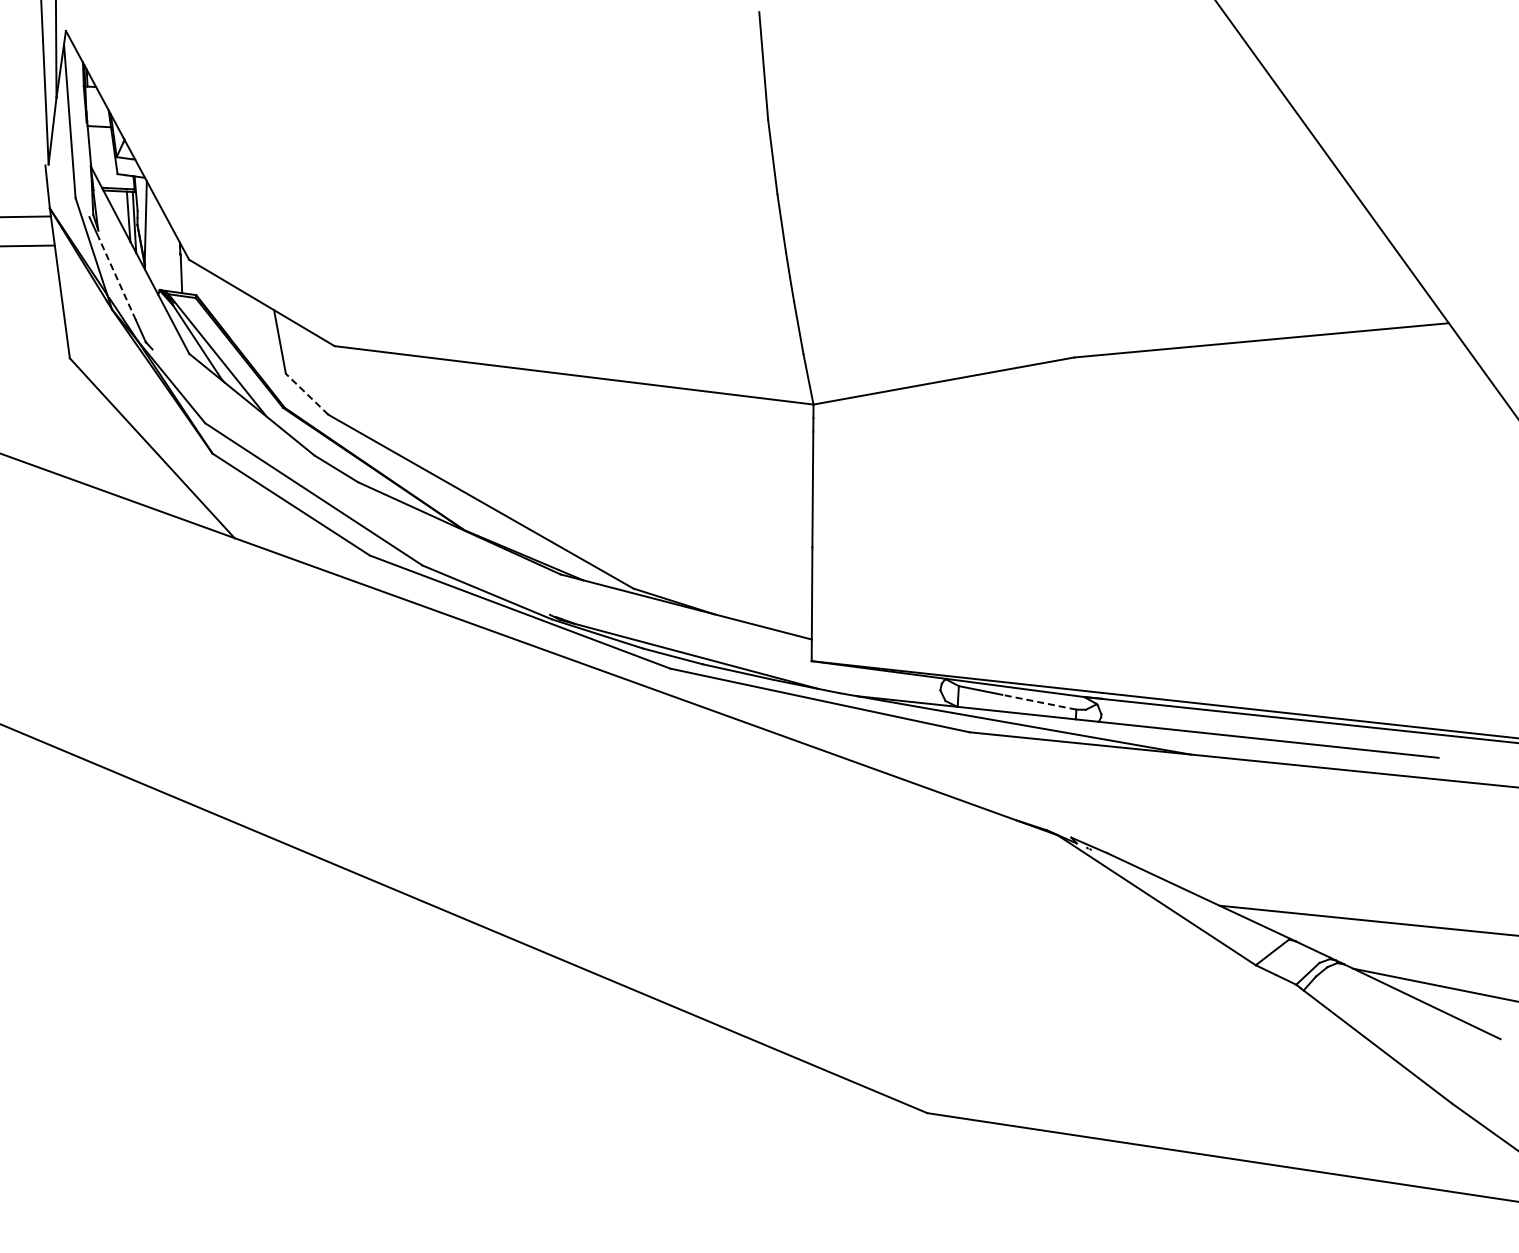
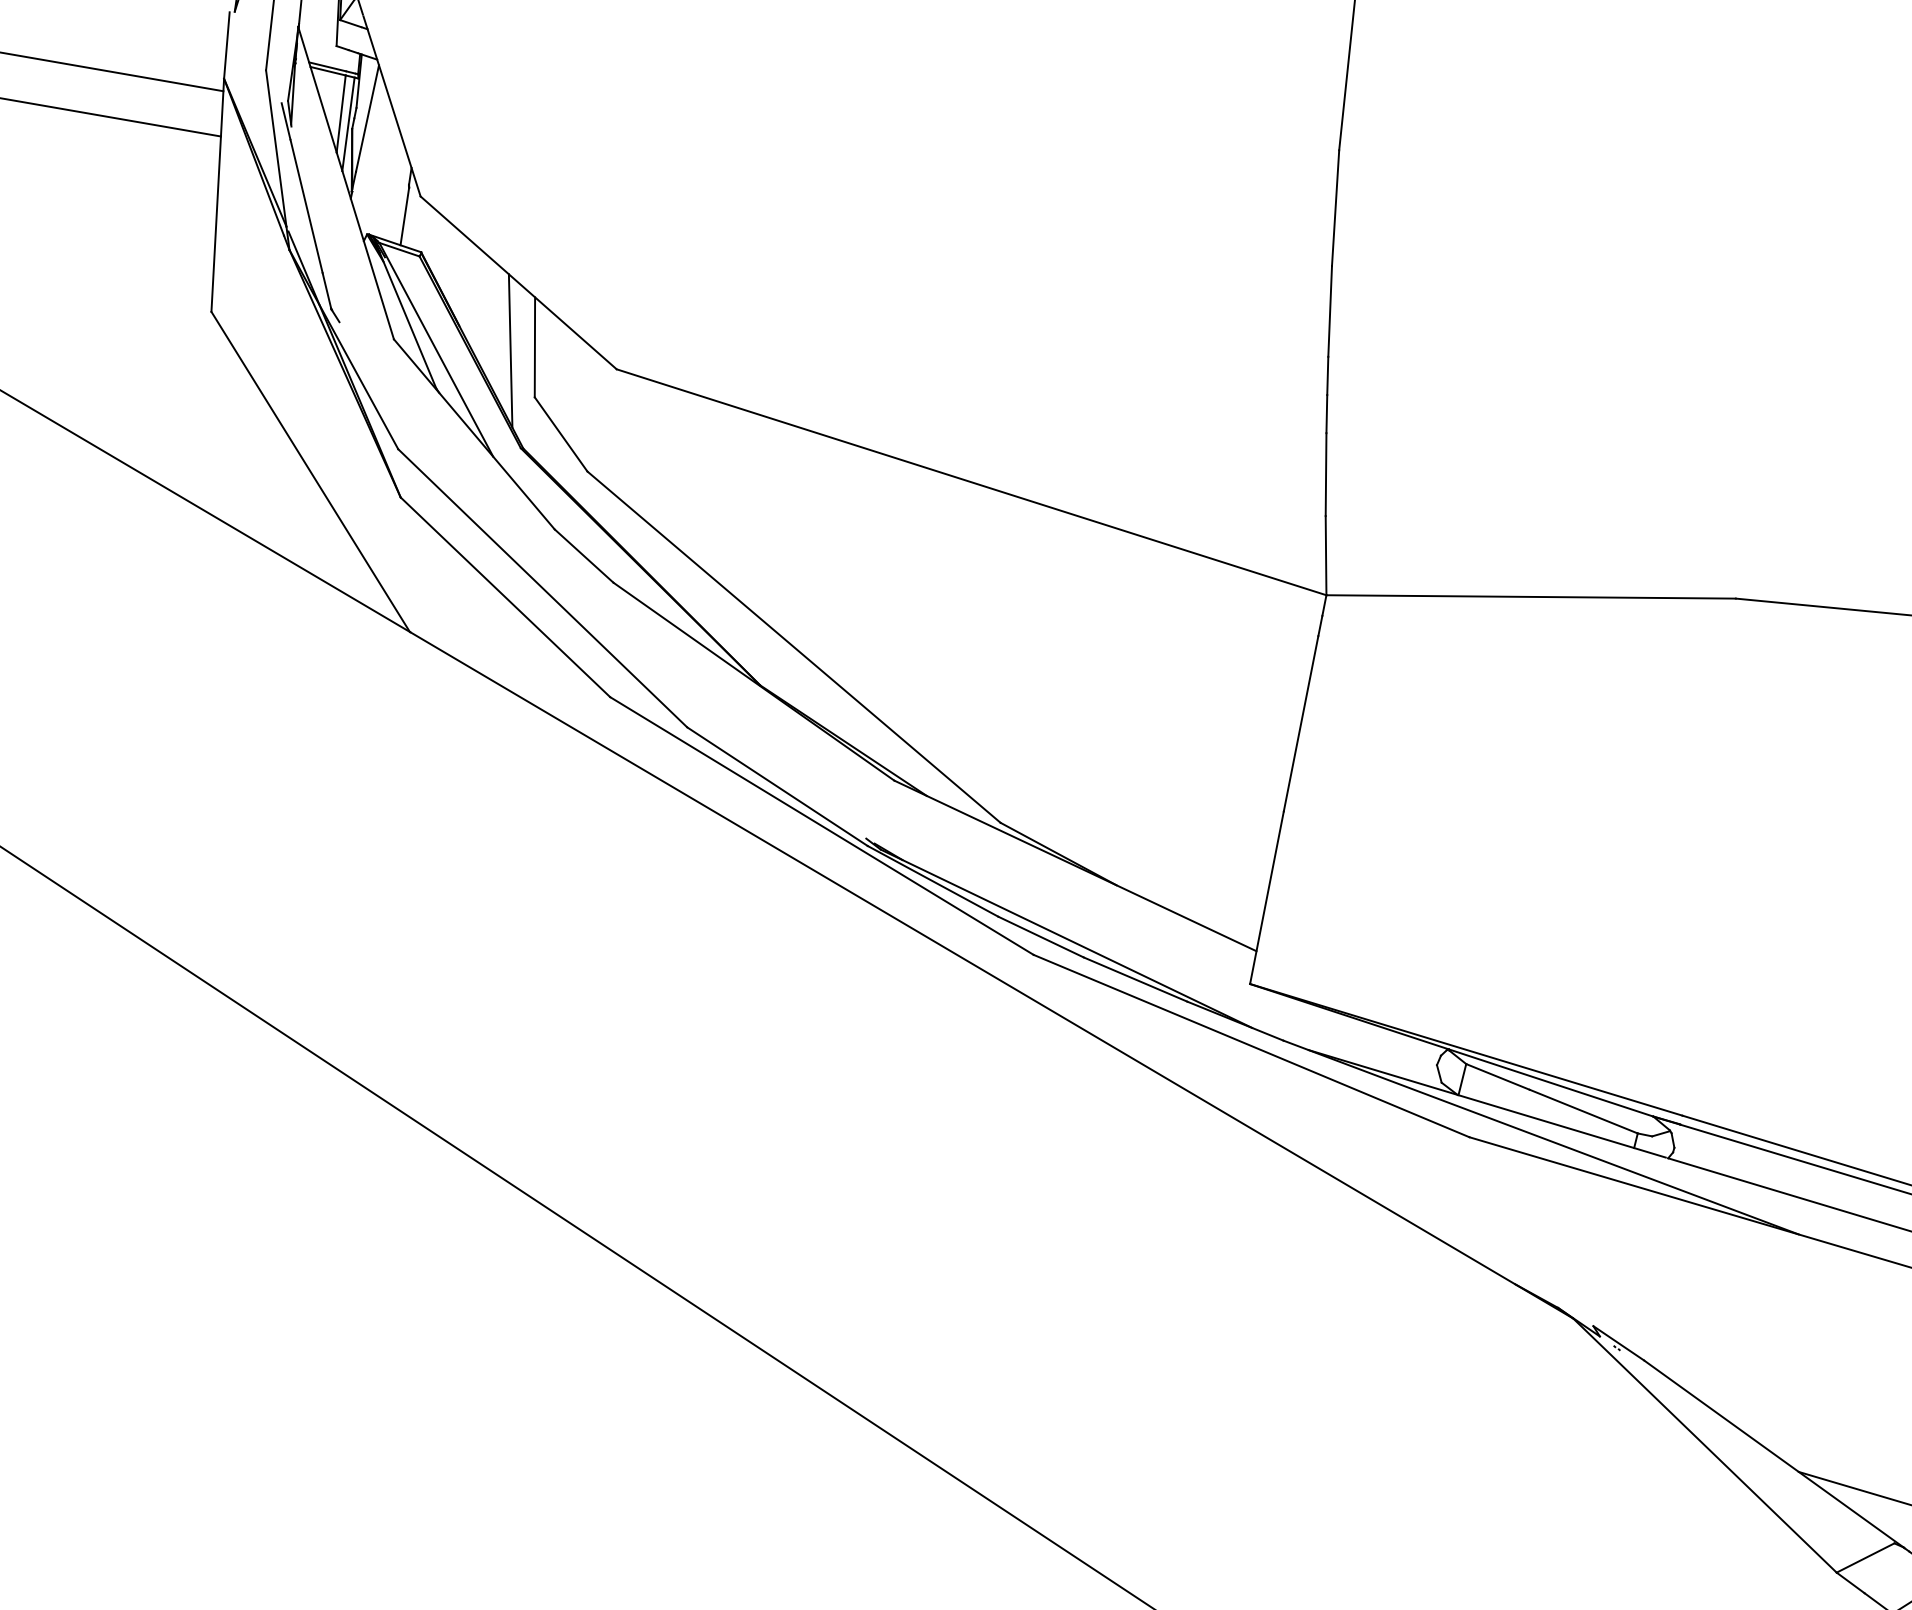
line: (117, 279) -> (306, 205), dashed -> solid
line: (264, 346) -> (510, 349), added
line: (306, 393) -> (560, 433), dashed -> solid
line: (1039, 702) -> (1583, 1112), dashed -> solid

